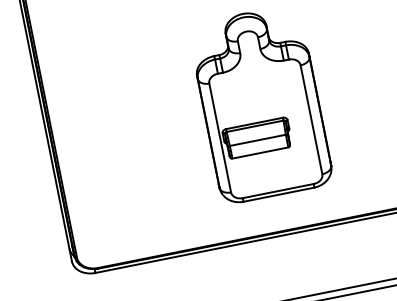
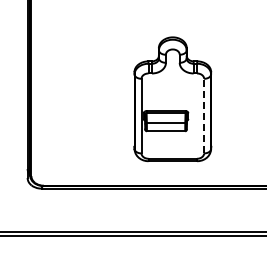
line: (311, 118) -> (204, 115), solid -> dashed

